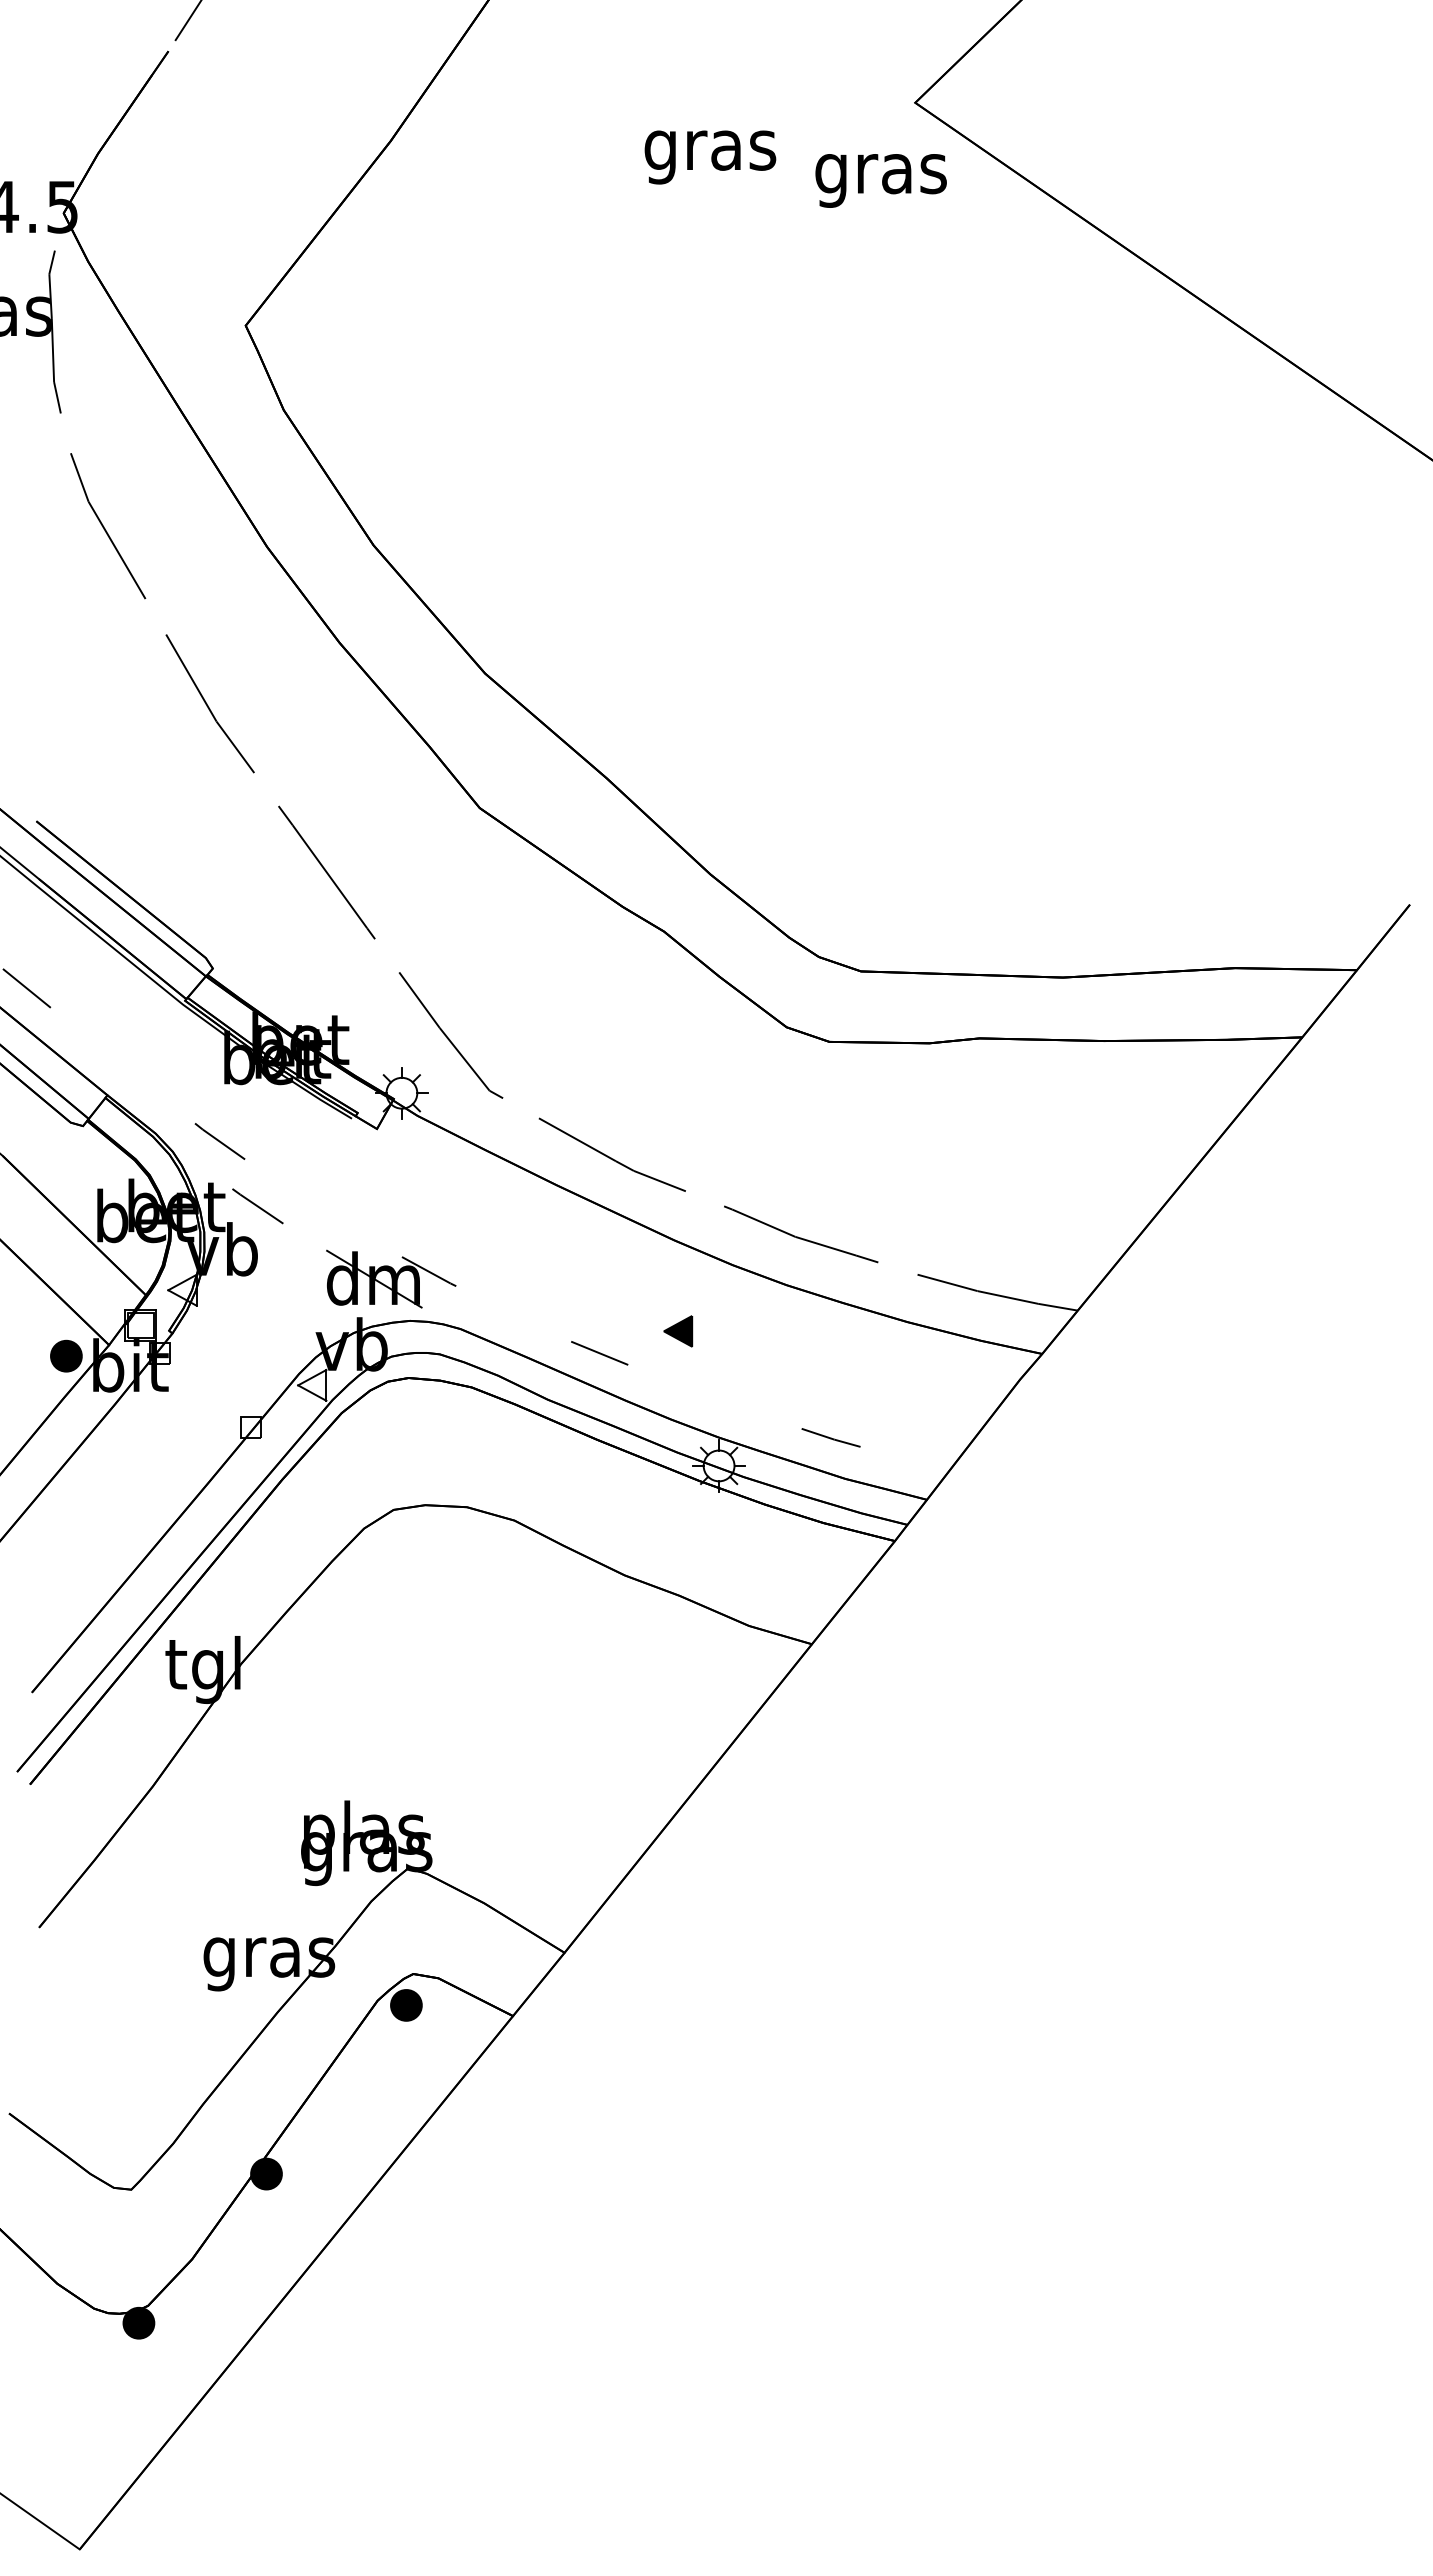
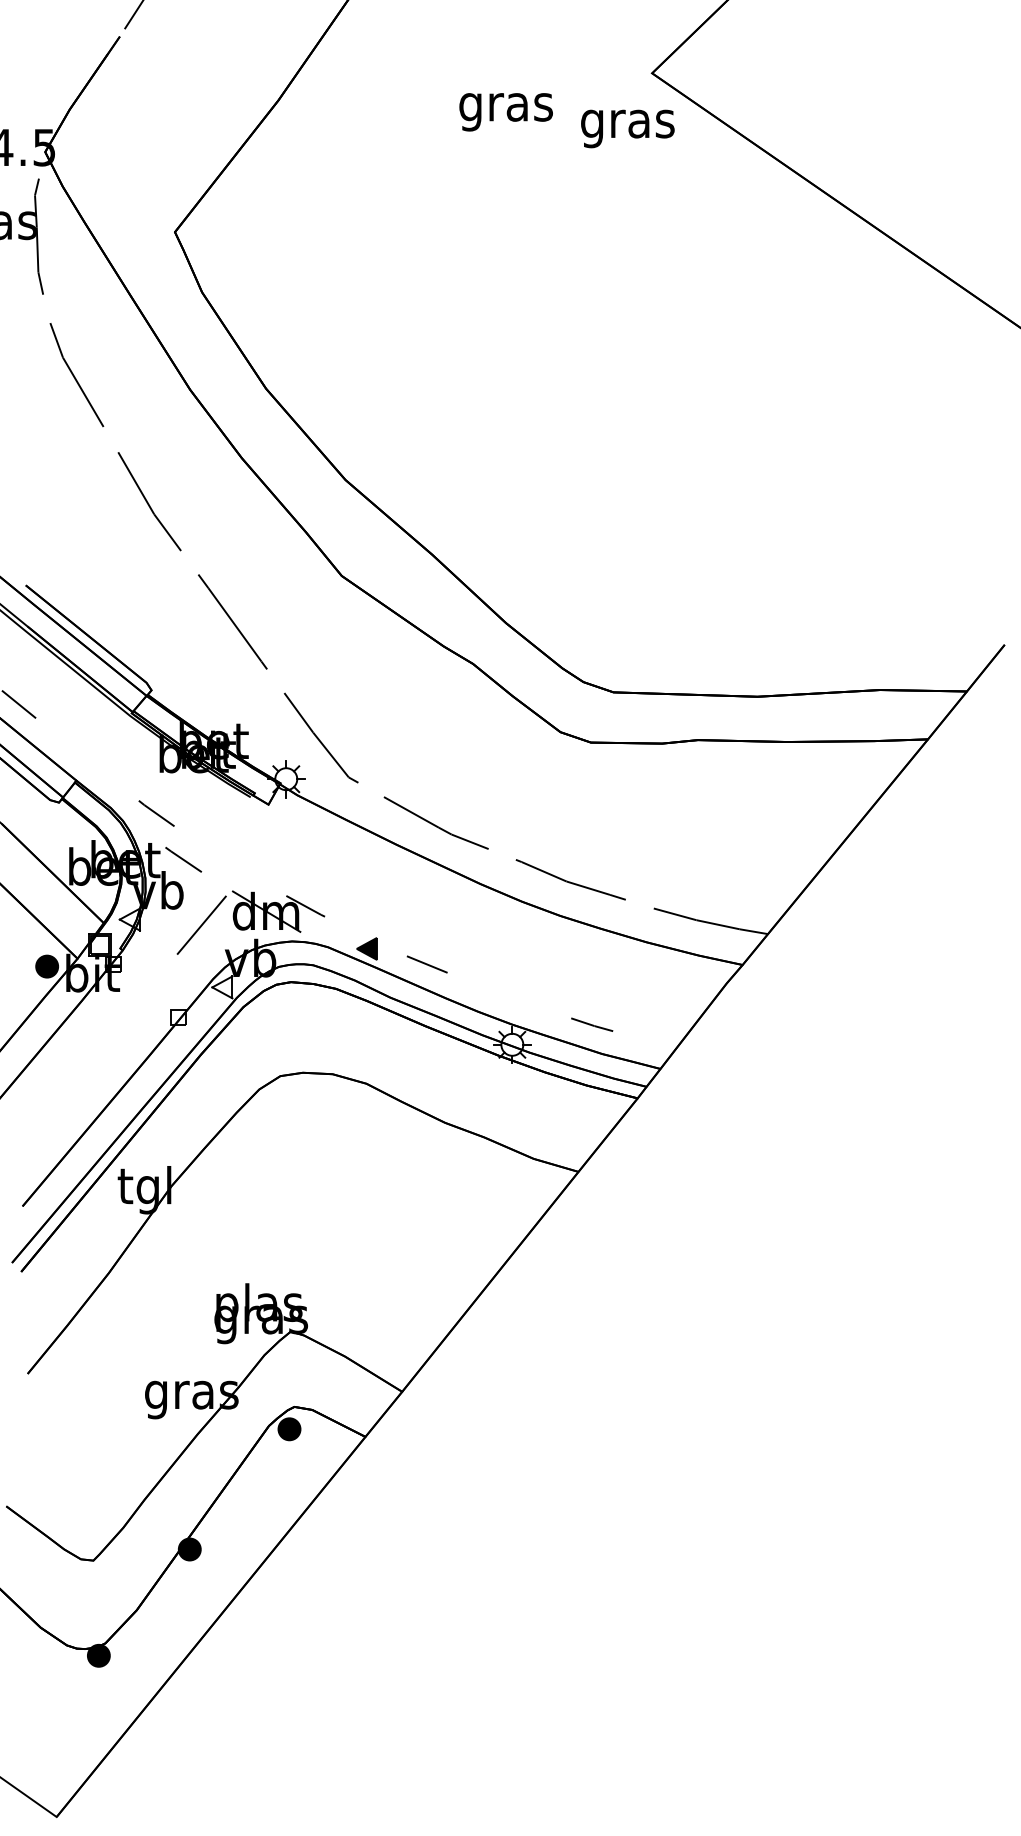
line: (283, 1298) -> (201, 925), added
part: (678, 1331) -> (367, 949), moved

